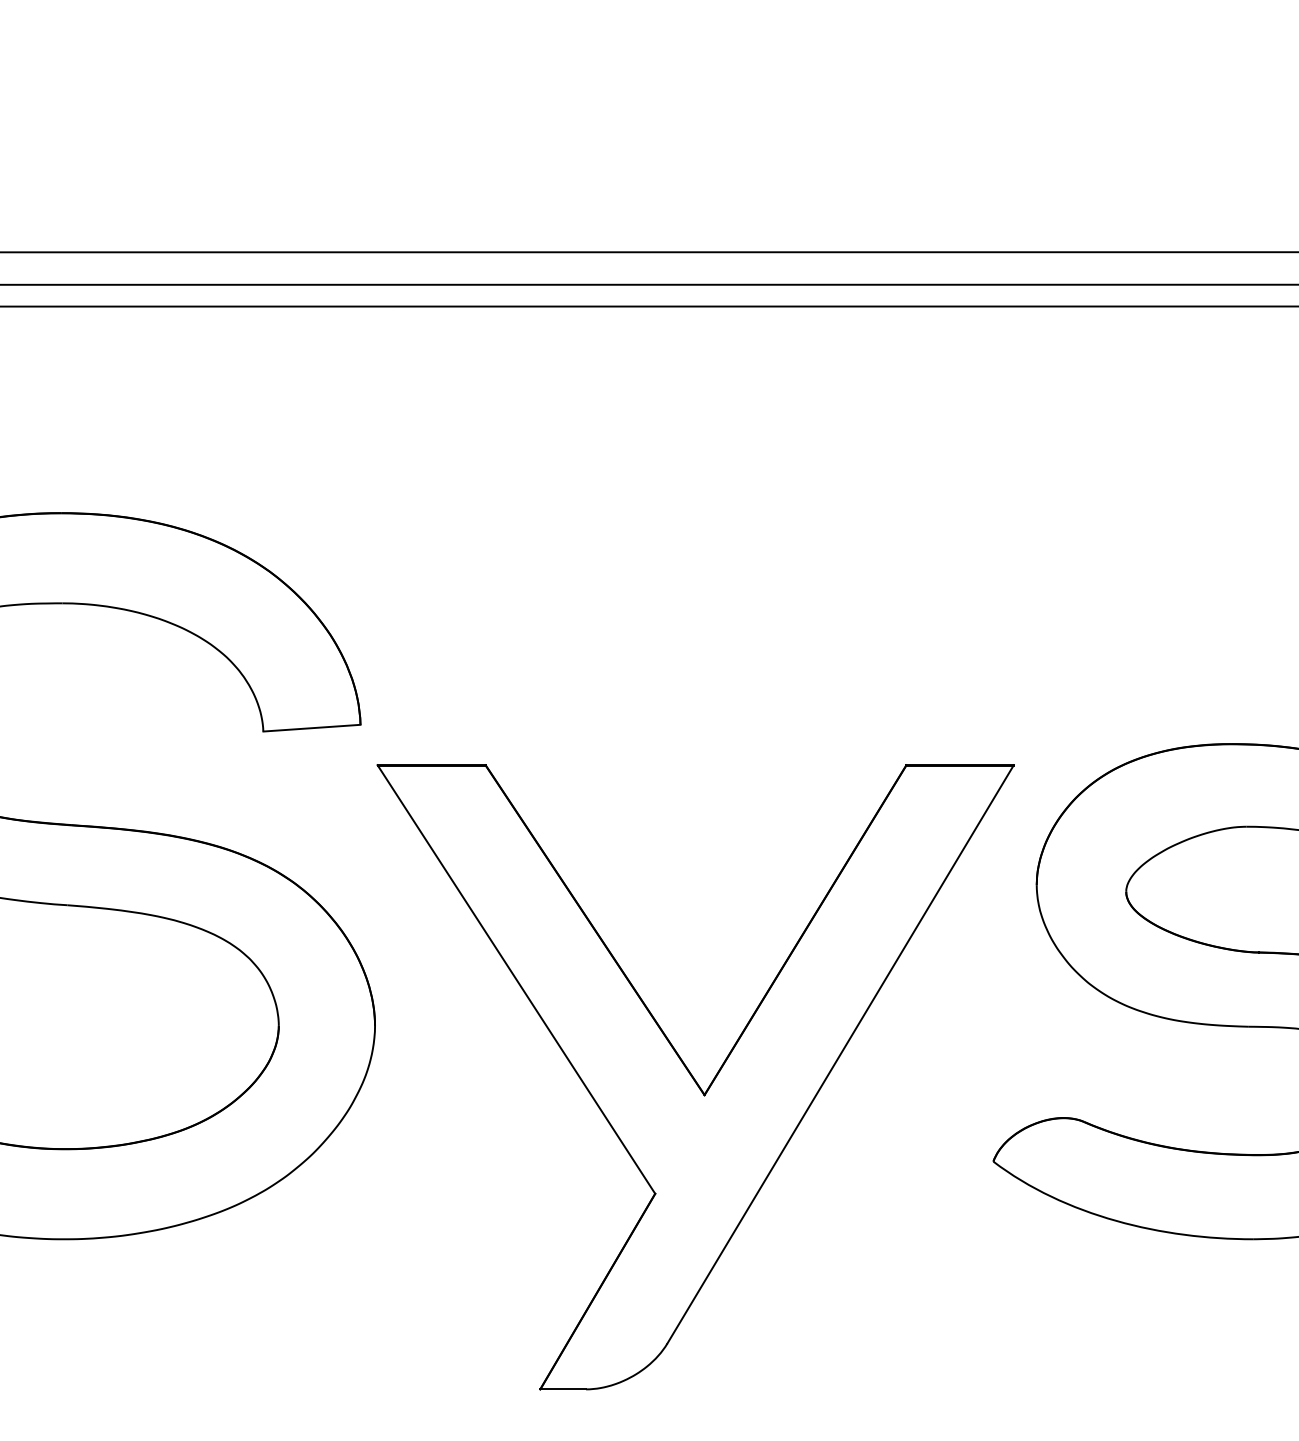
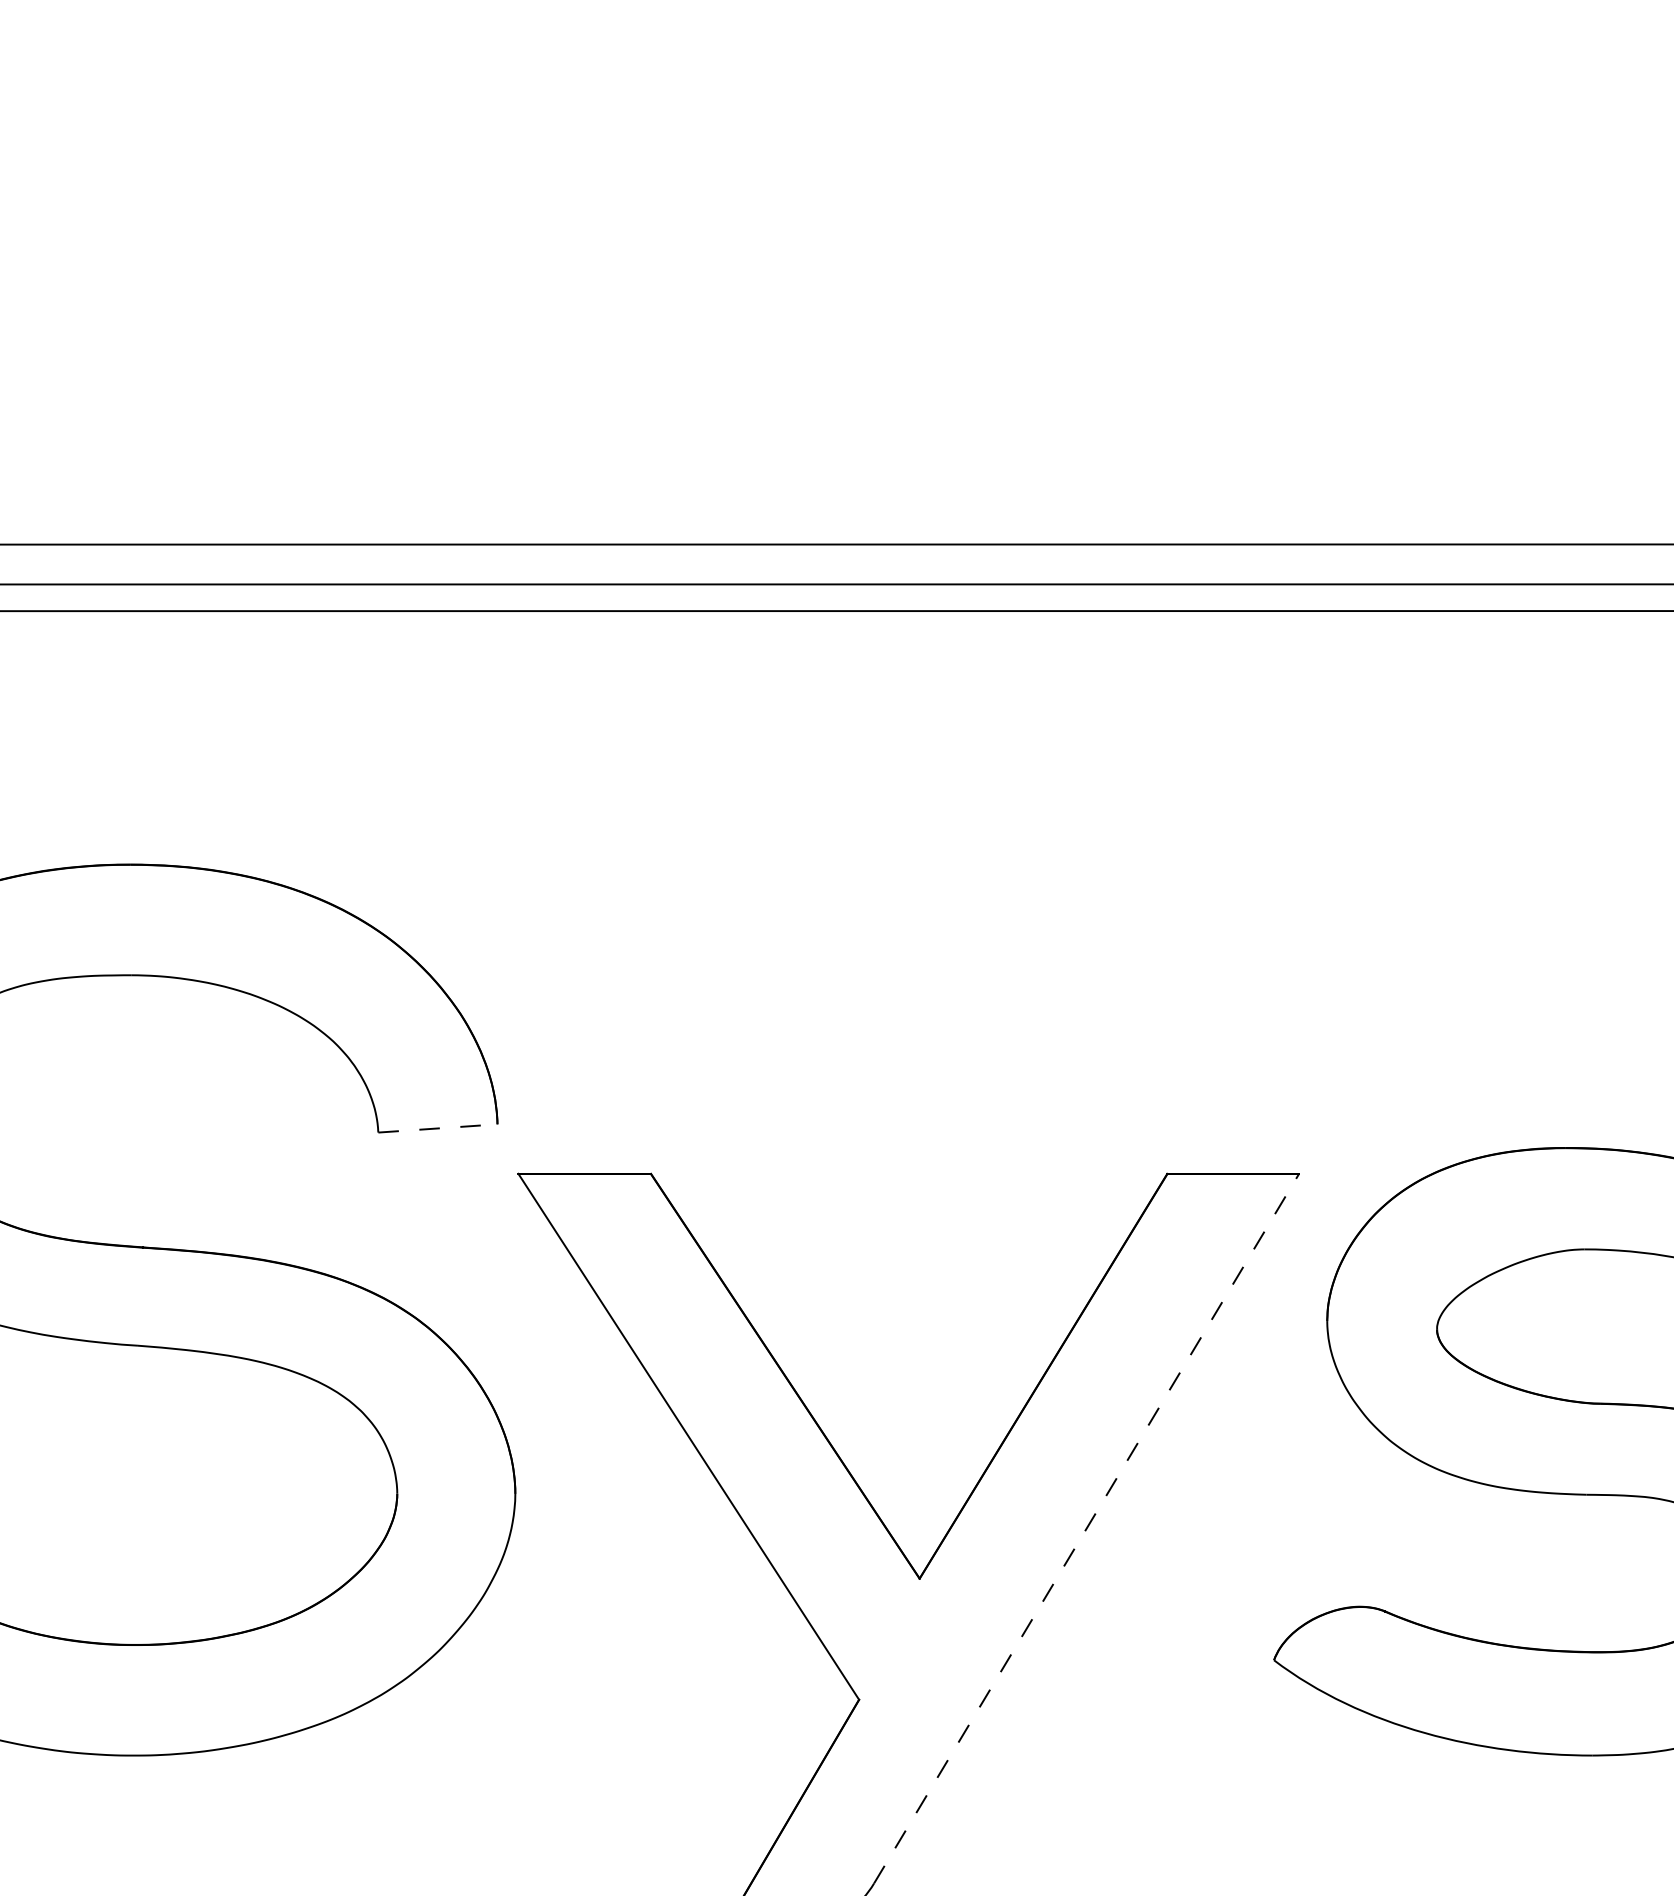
line: (311, 728) -> (437, 1128), solid -> dashed
line: (840, 1054) -> (1086, 1528), solid -> dashed

